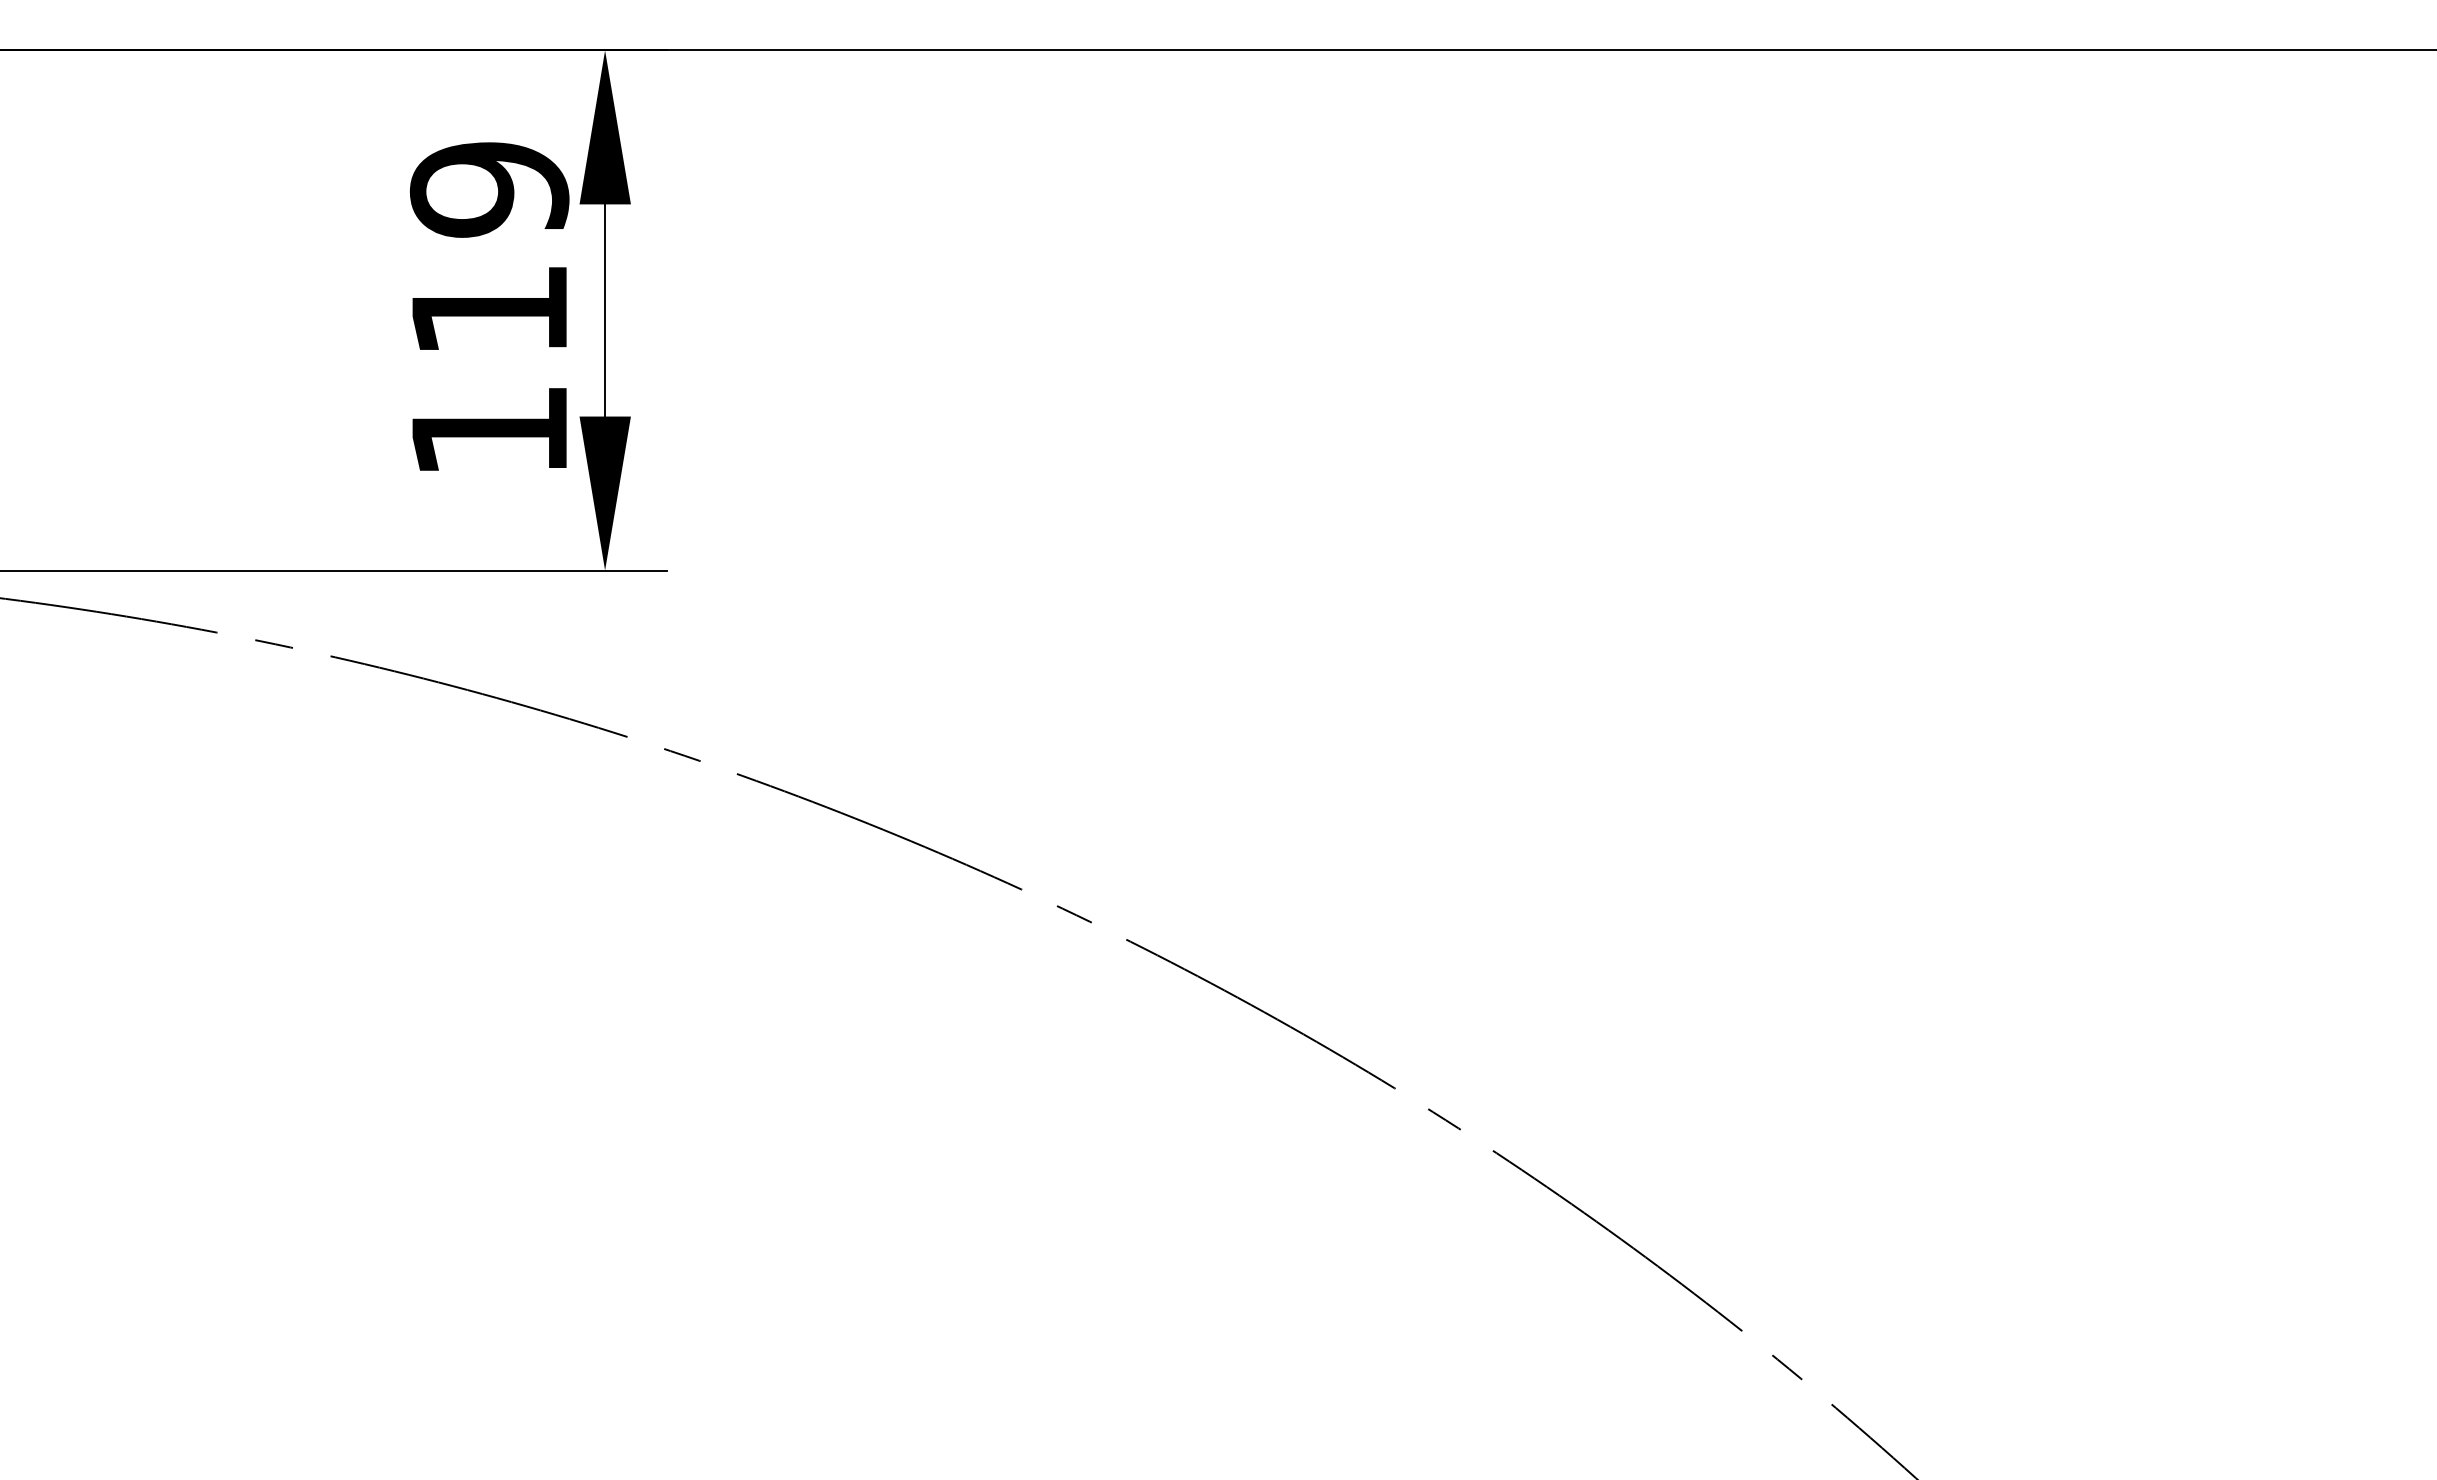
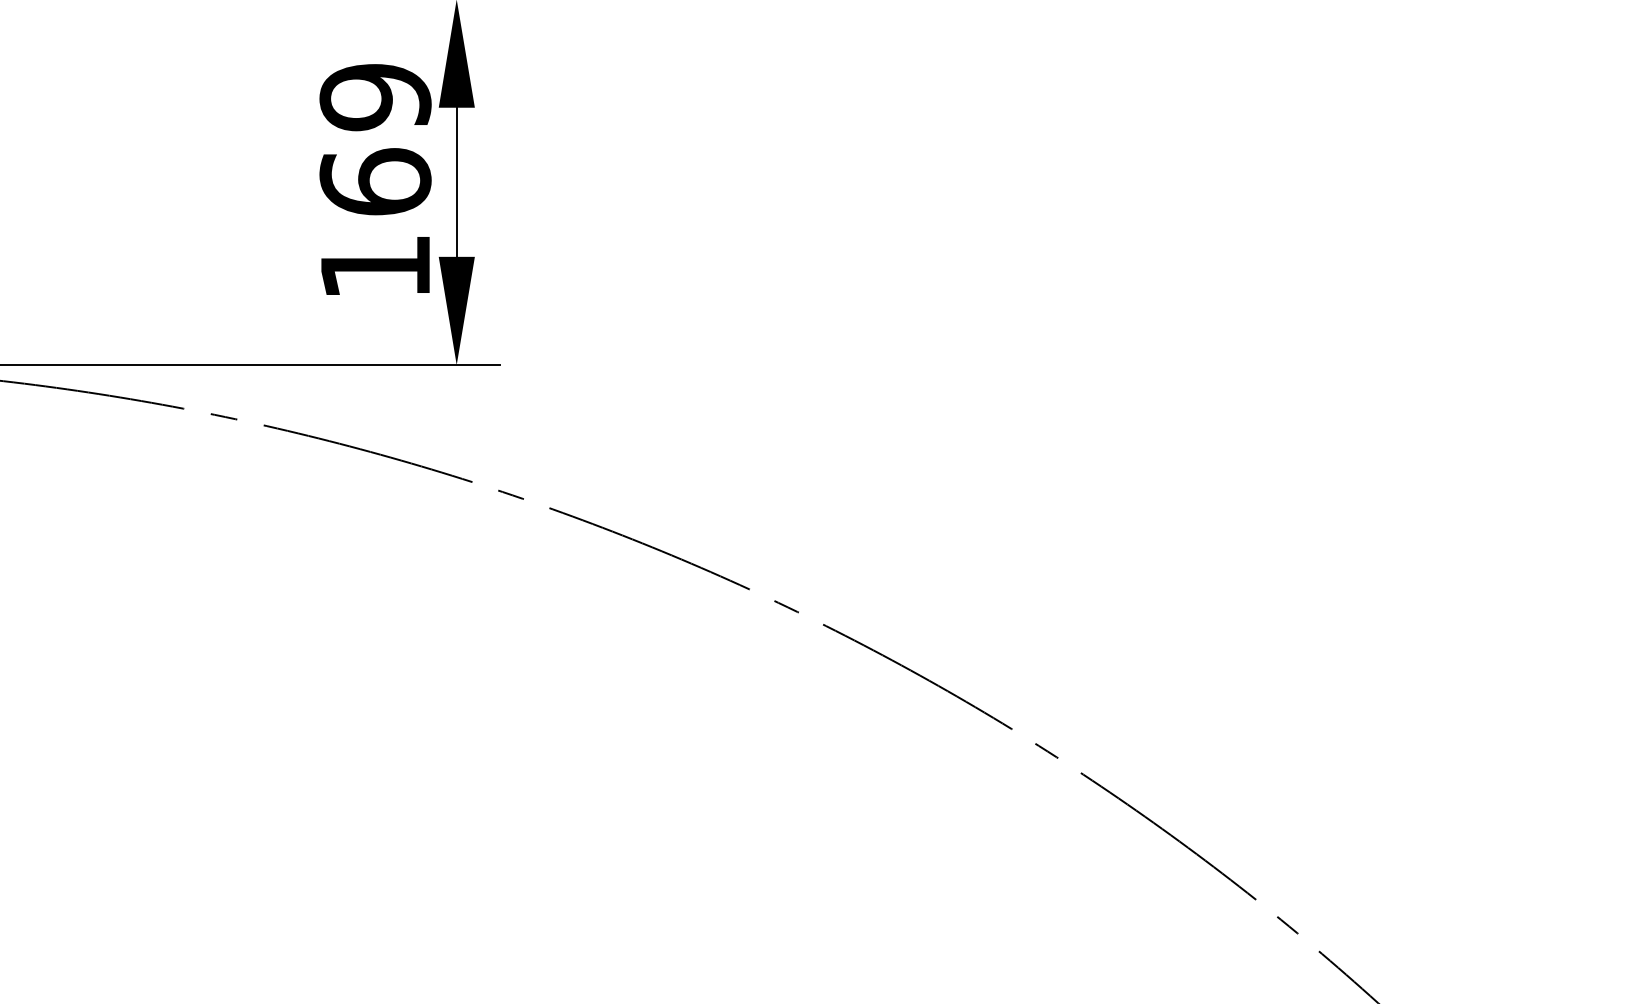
text: (489, 309) -> (375, 181), 119 -> 169

